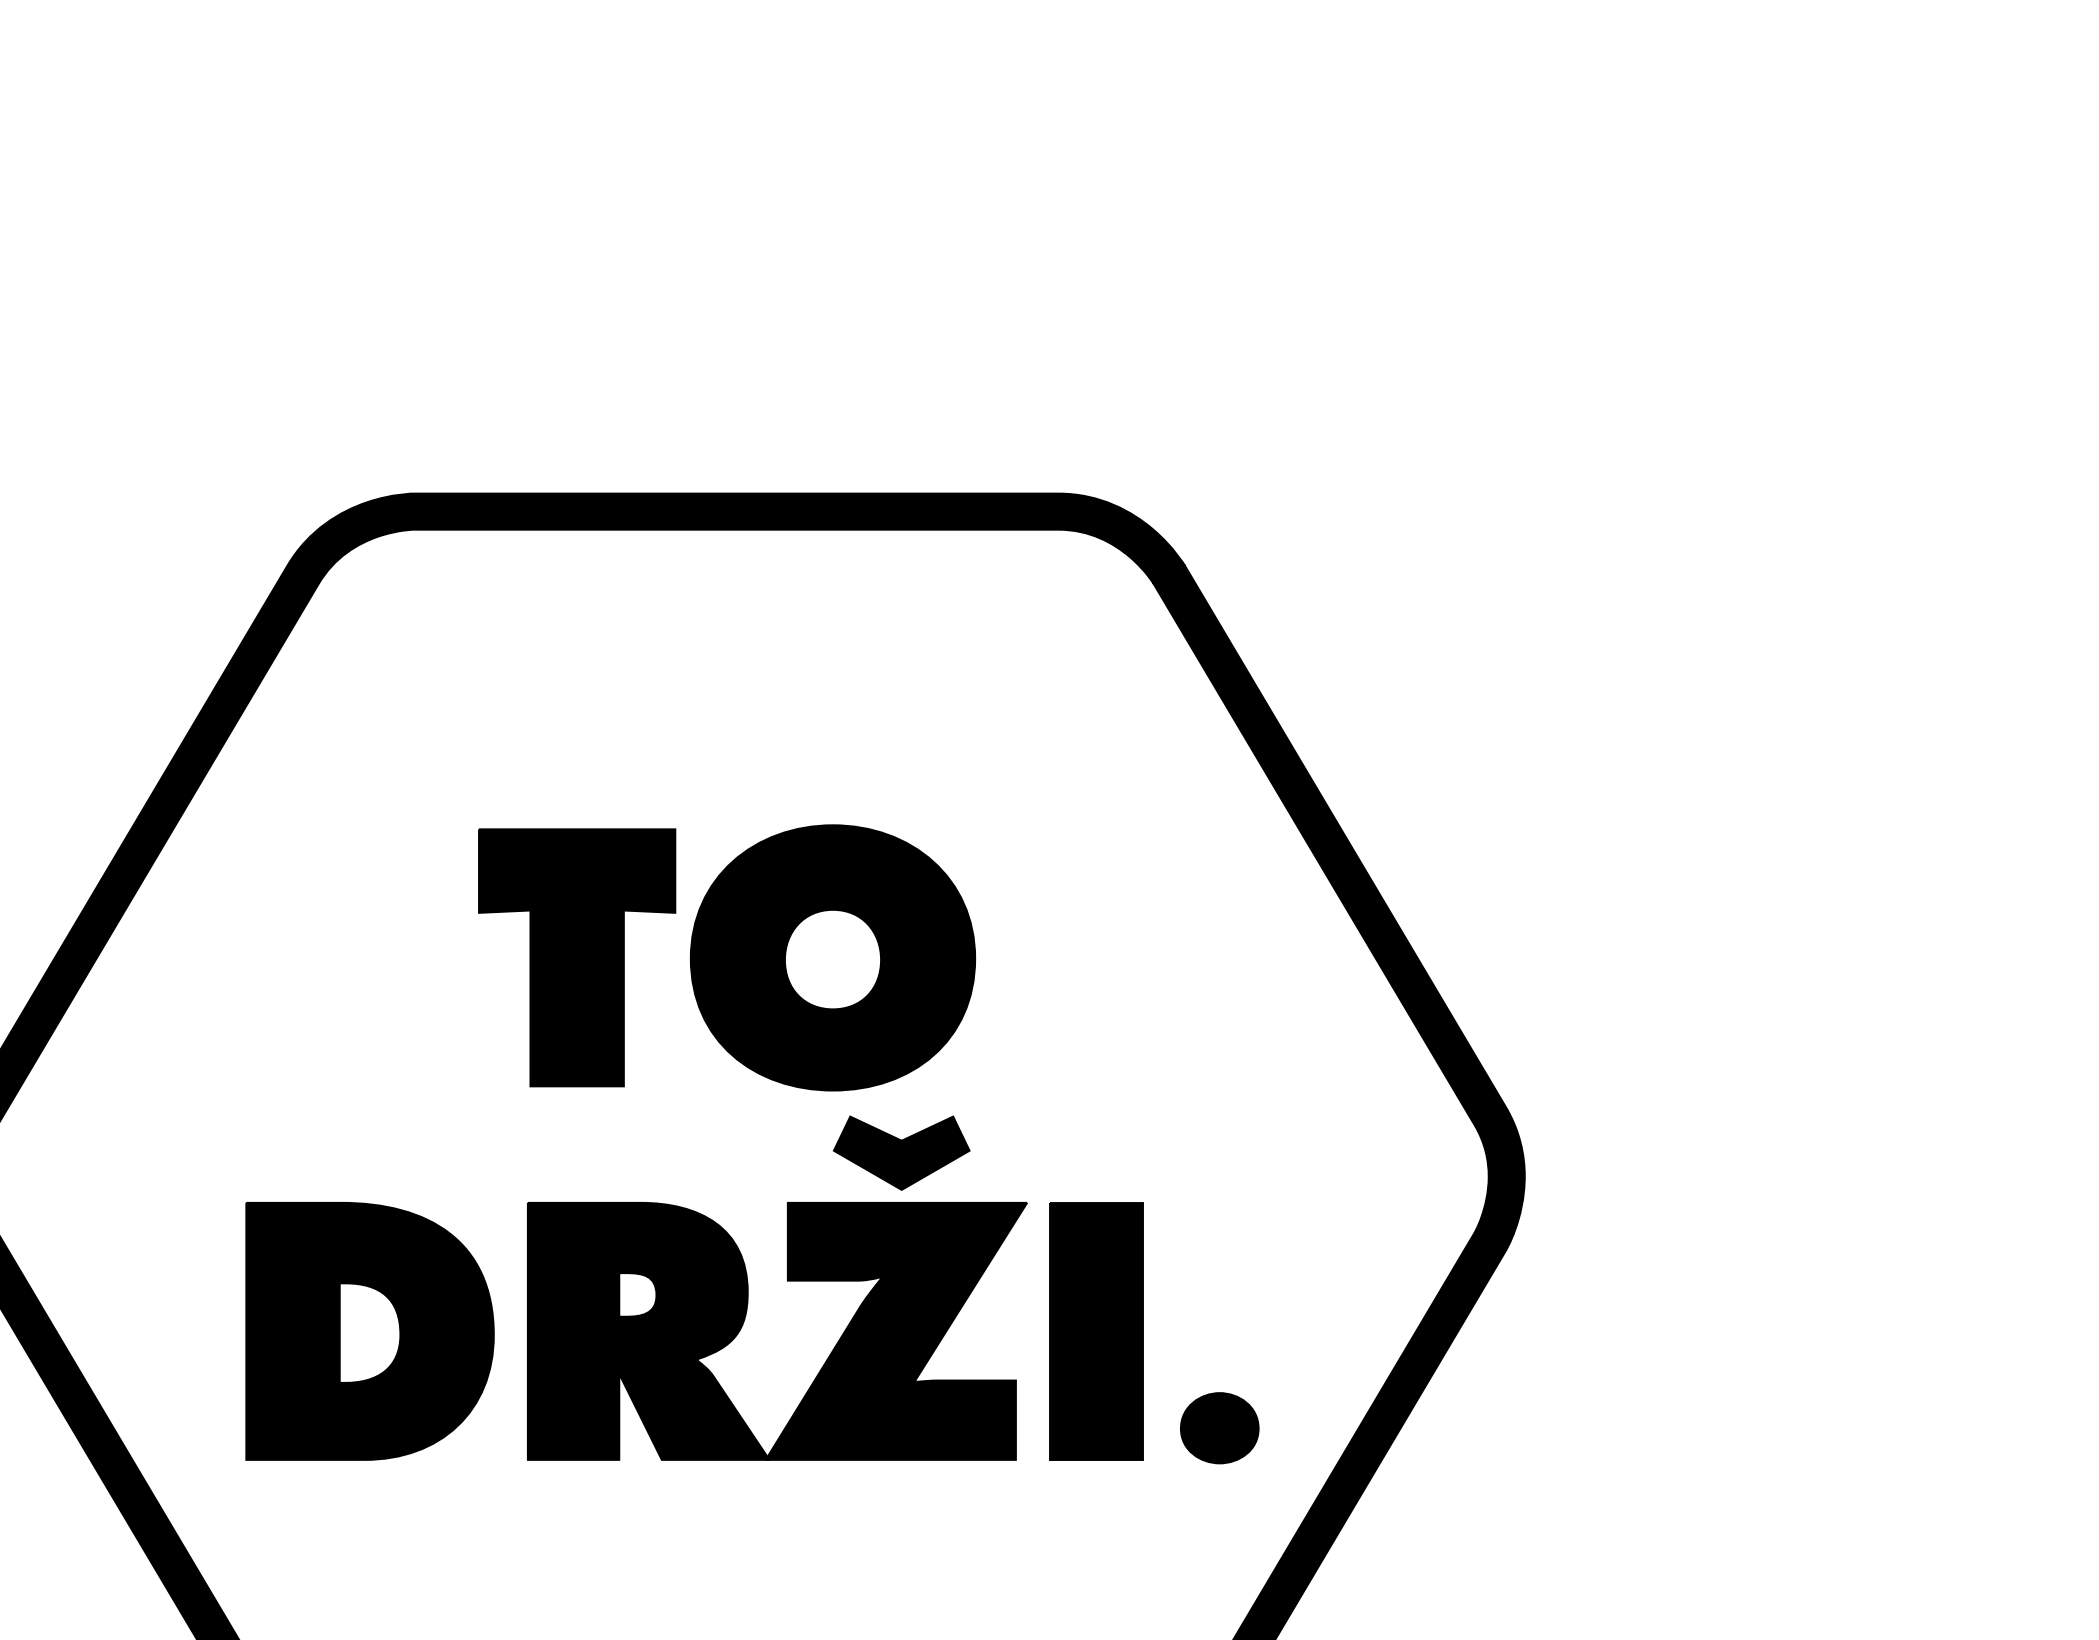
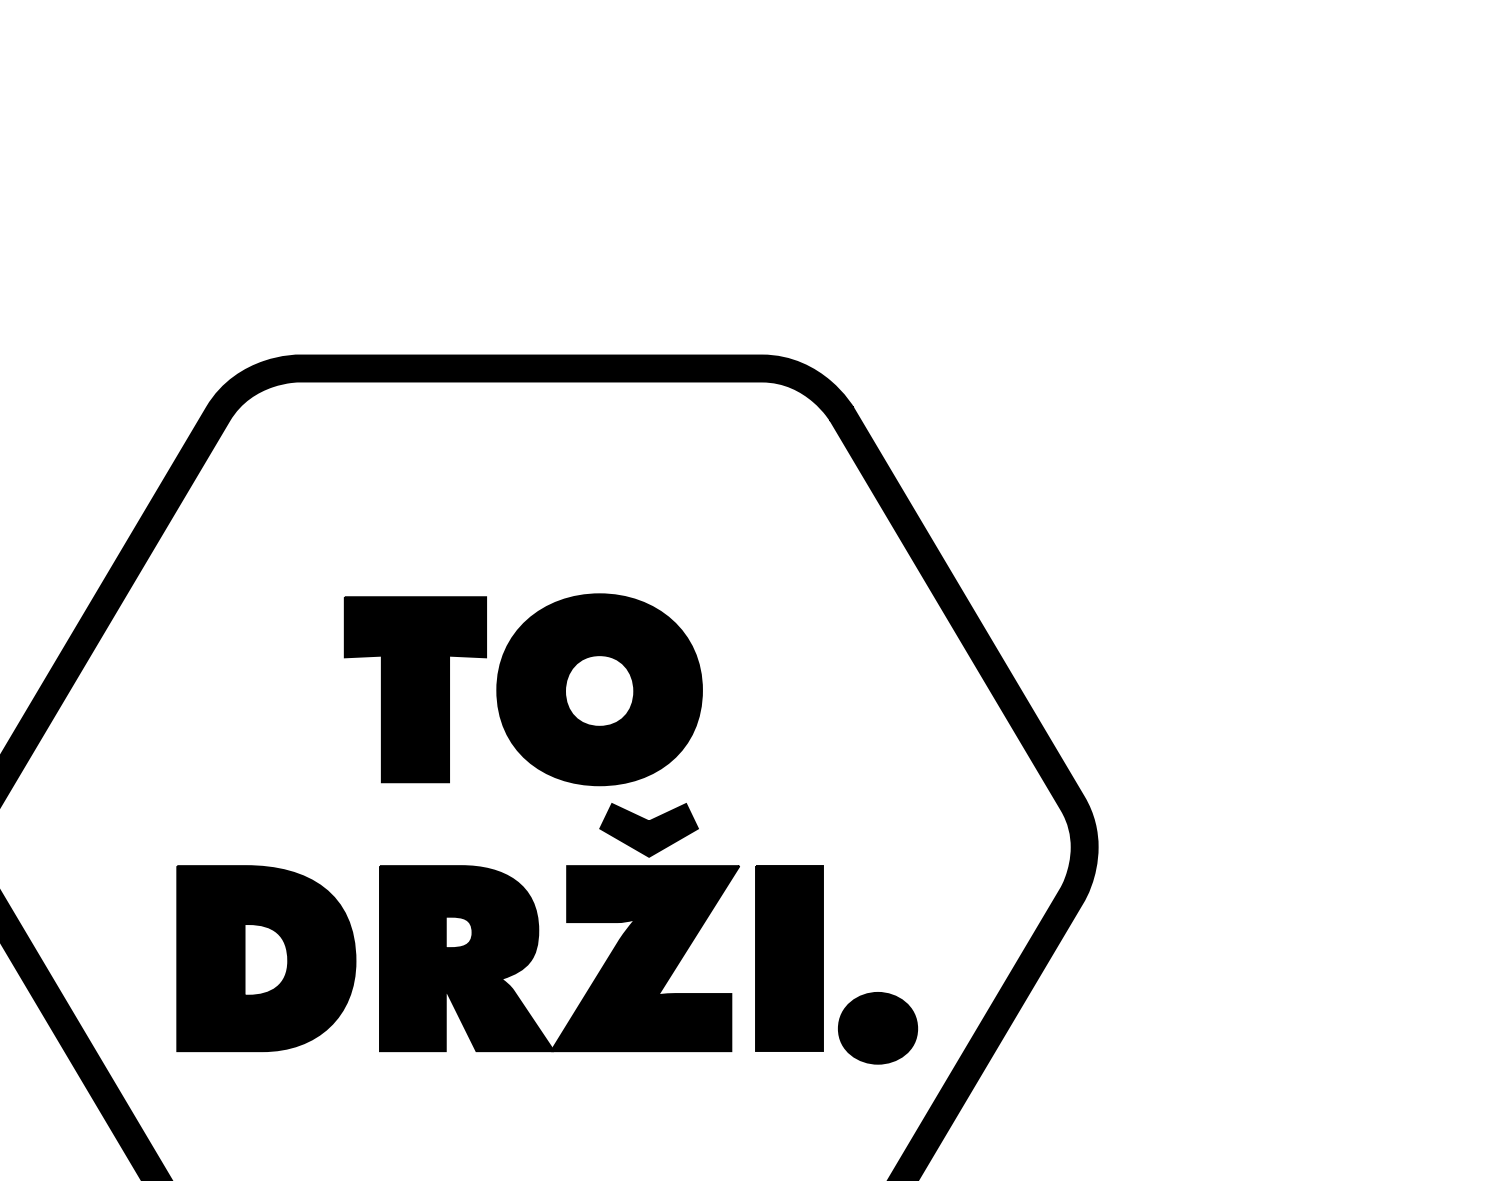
part: (1219, 1428) -> (877, 1028), size x1.4

